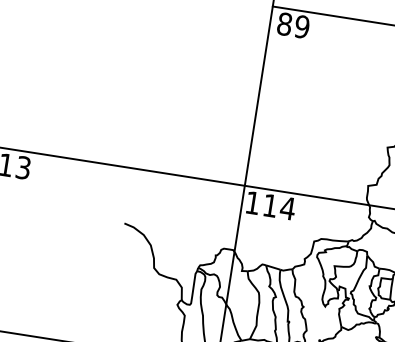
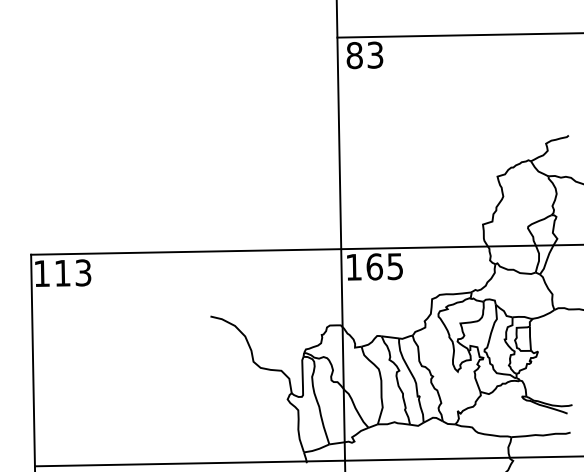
text: (302, 26) -> (375, 54), 89 -> 83
text: (278, 206) -> (384, 266), 114 -> 165

